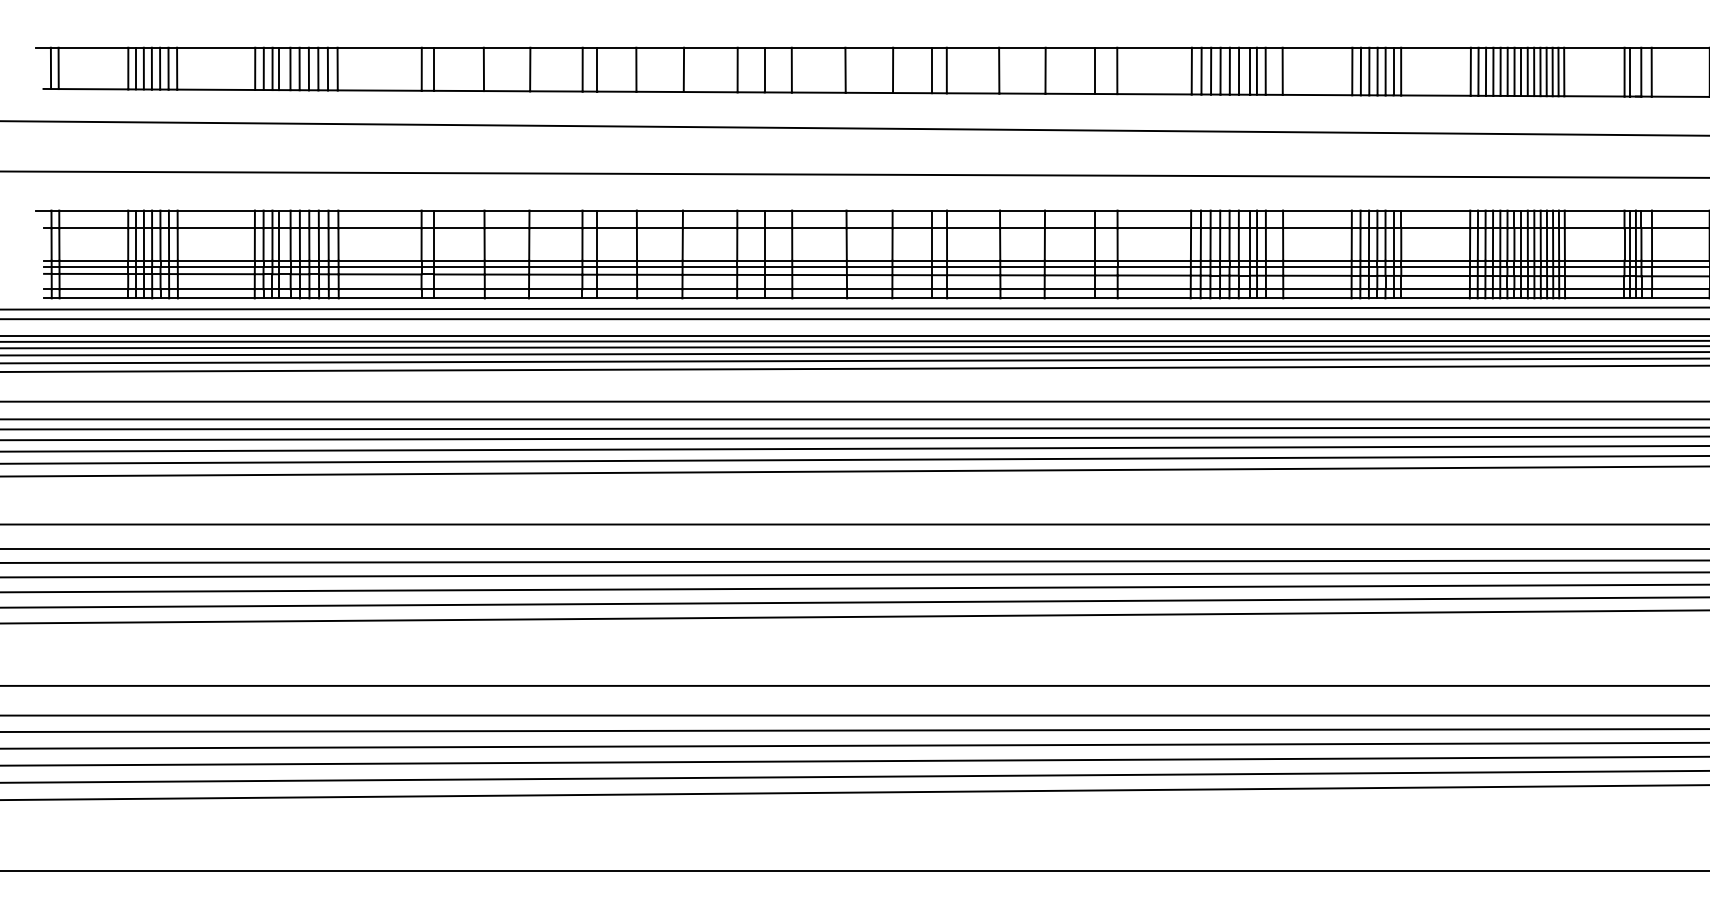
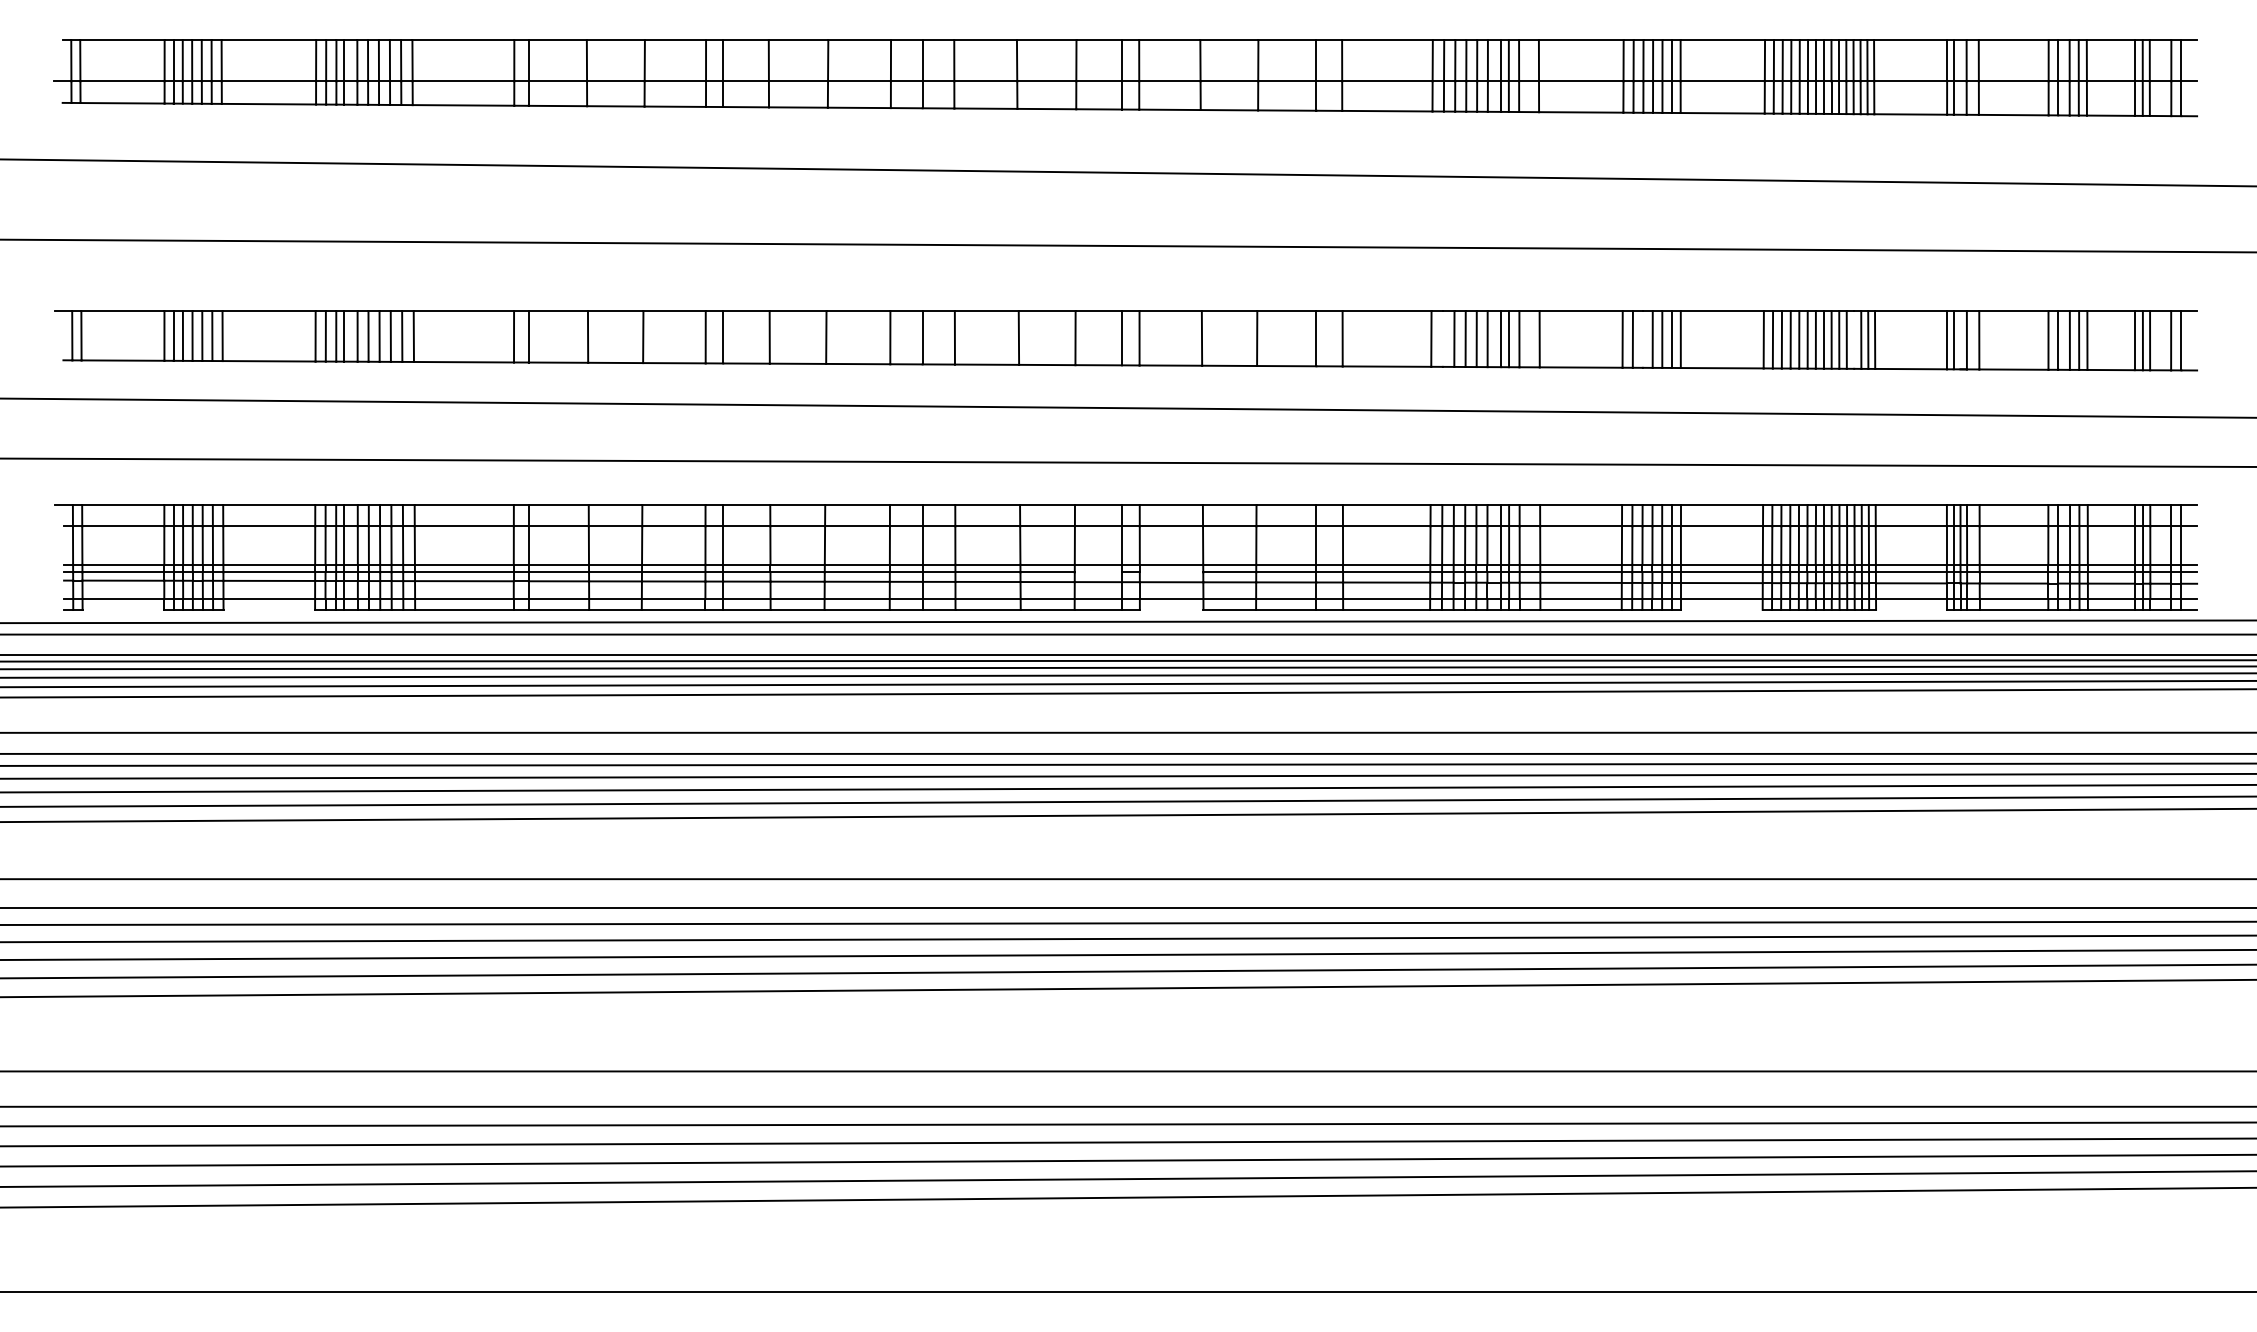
line: (1201, 70) -> (1442, 338), removed
line: (1368, 71) -> (1642, 339), removed
line: (1546, 71) -> (1854, 339), removed
line: (912, 267) -> (1098, 572), removed
line: (973, 267) -> (1171, 572), removed
line: (93, 298) -> (123, 609), removed
line: (216, 298) -> (269, 609), removed
line: (973, 298) -> (1171, 609), removed
line: (1435, 298) -> (1721, 609), removed
line: (1594, 298) -> (1911, 609), removed

